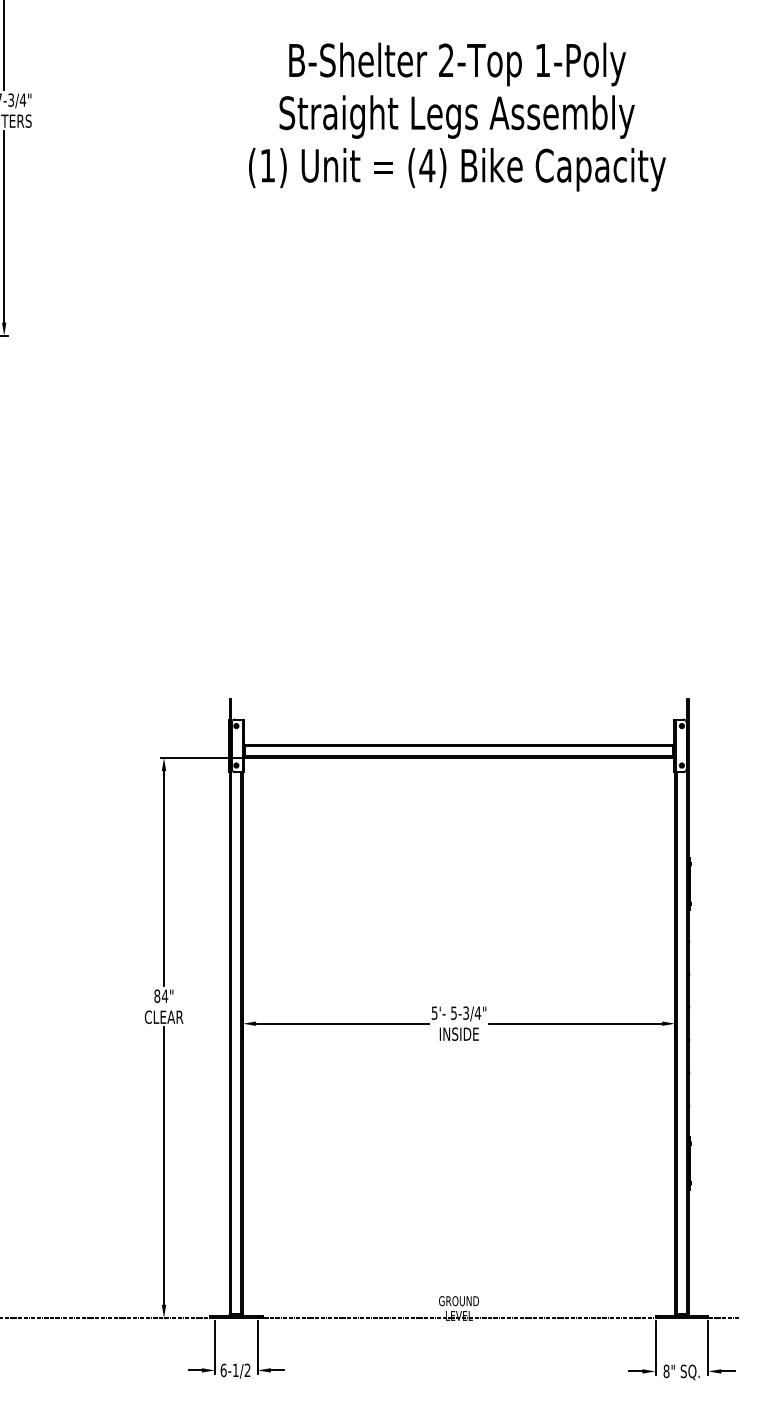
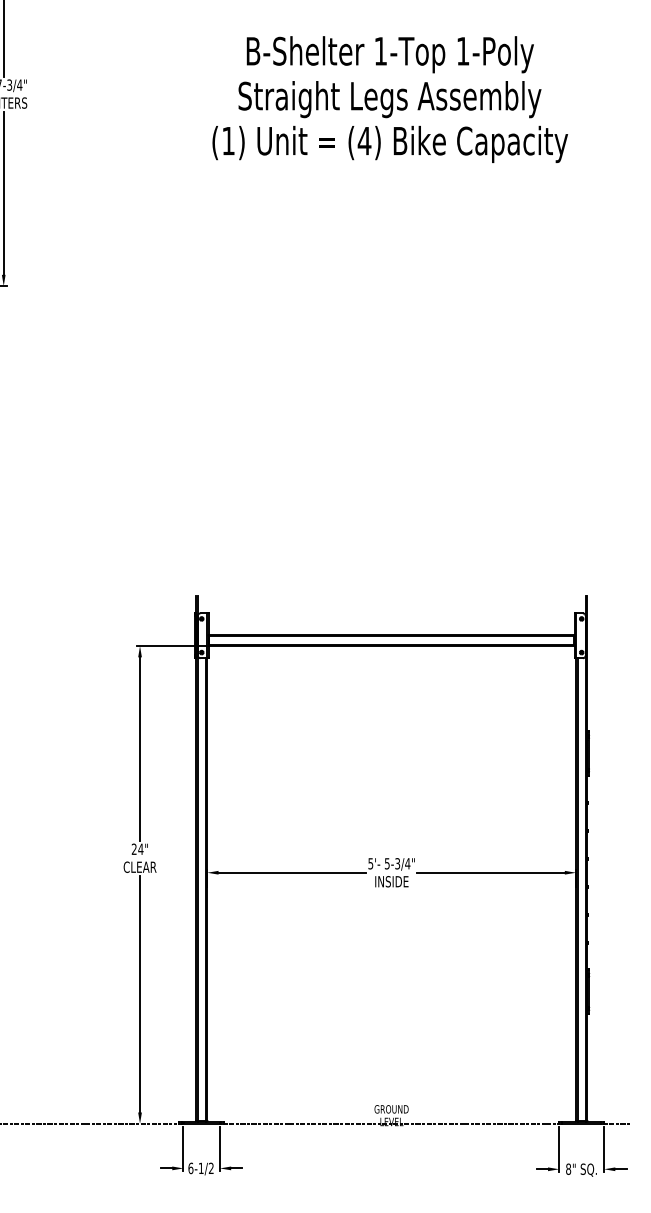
text: (446, 59) -> (380, 50), 2-Top -> 1-Top
text: (157, 995) -> (134, 848), 84" -> 24"

